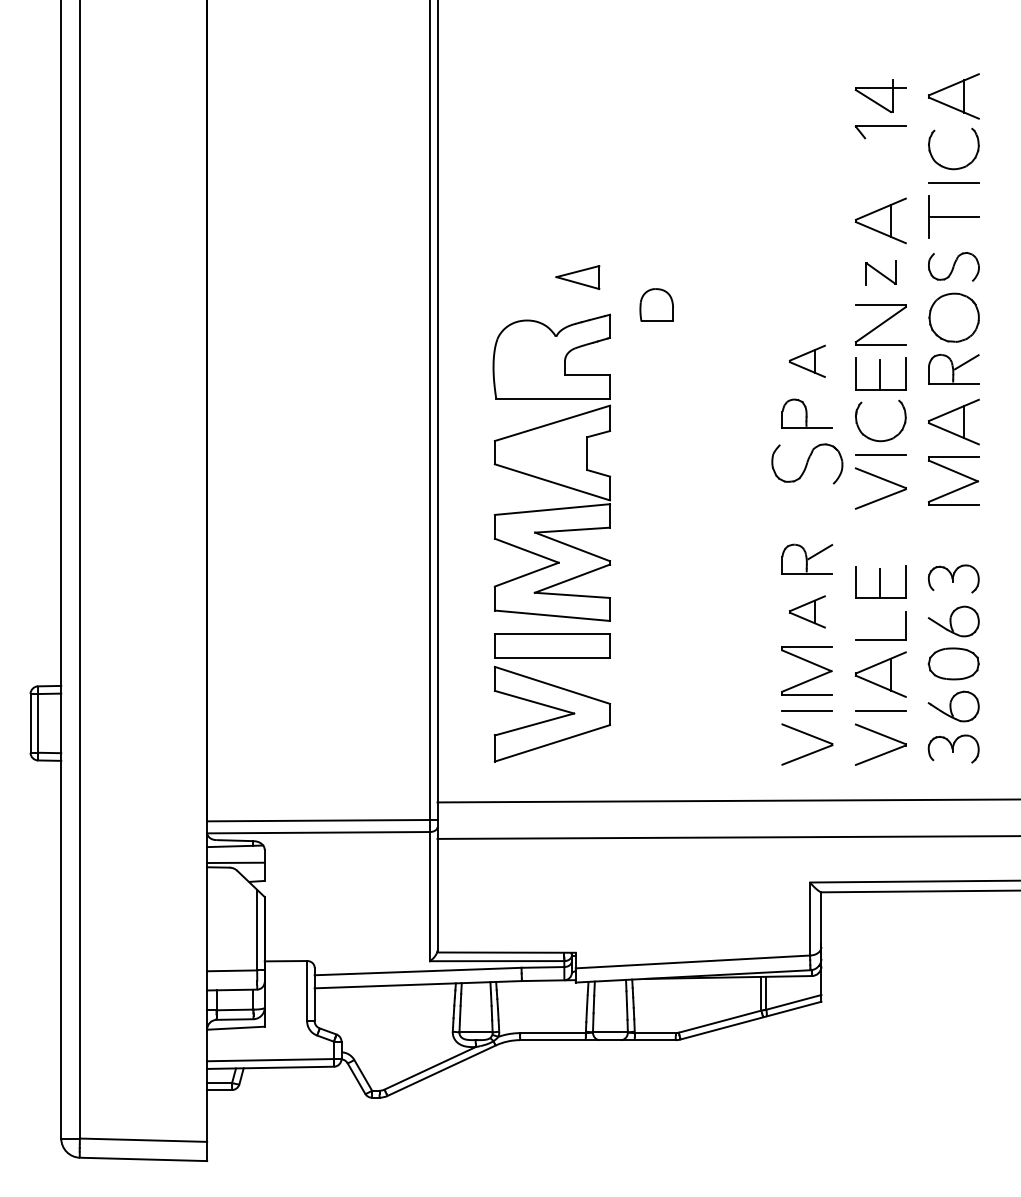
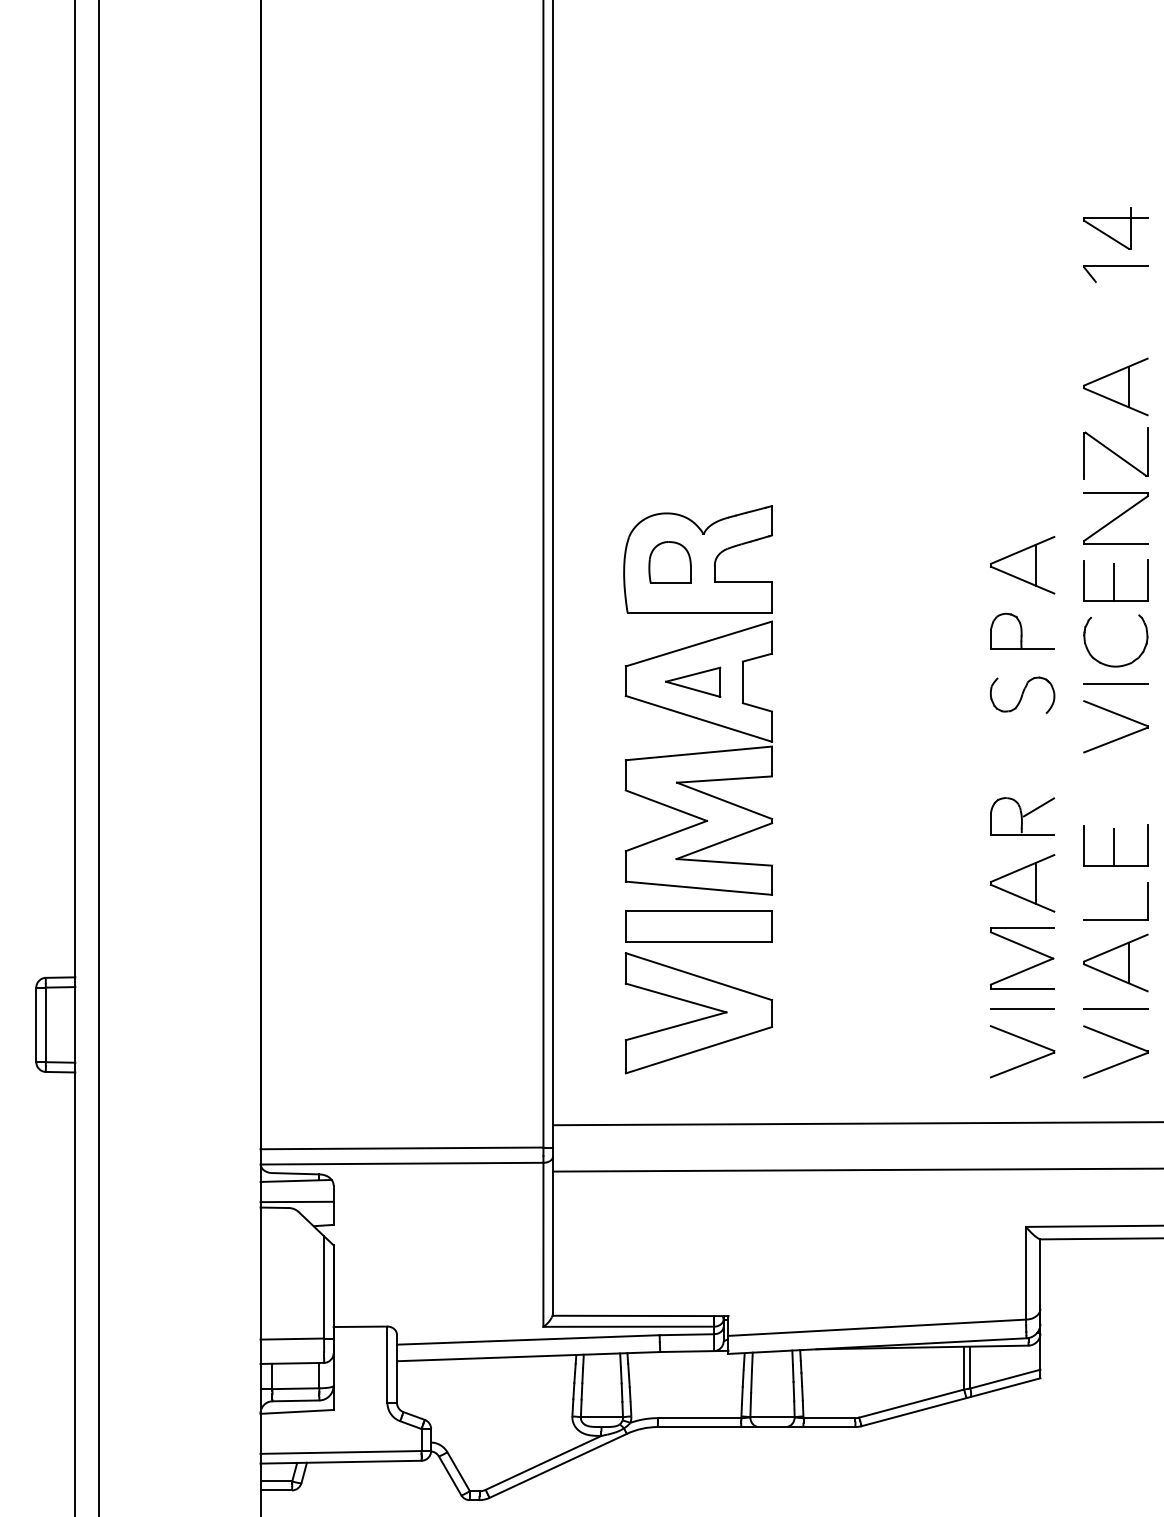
part: (880, 272) -> (1115, 452), size x1.67
part: (577, 277) -> (692, 682), moved
part: (656, 304) -> (669, 561), moved
part: (807, 361) -> (1022, 565), size x1.43
part: (807, 463) -> (1022, 694), size x0.71
part: (807, 611) -> (1022, 882), size x1.43

